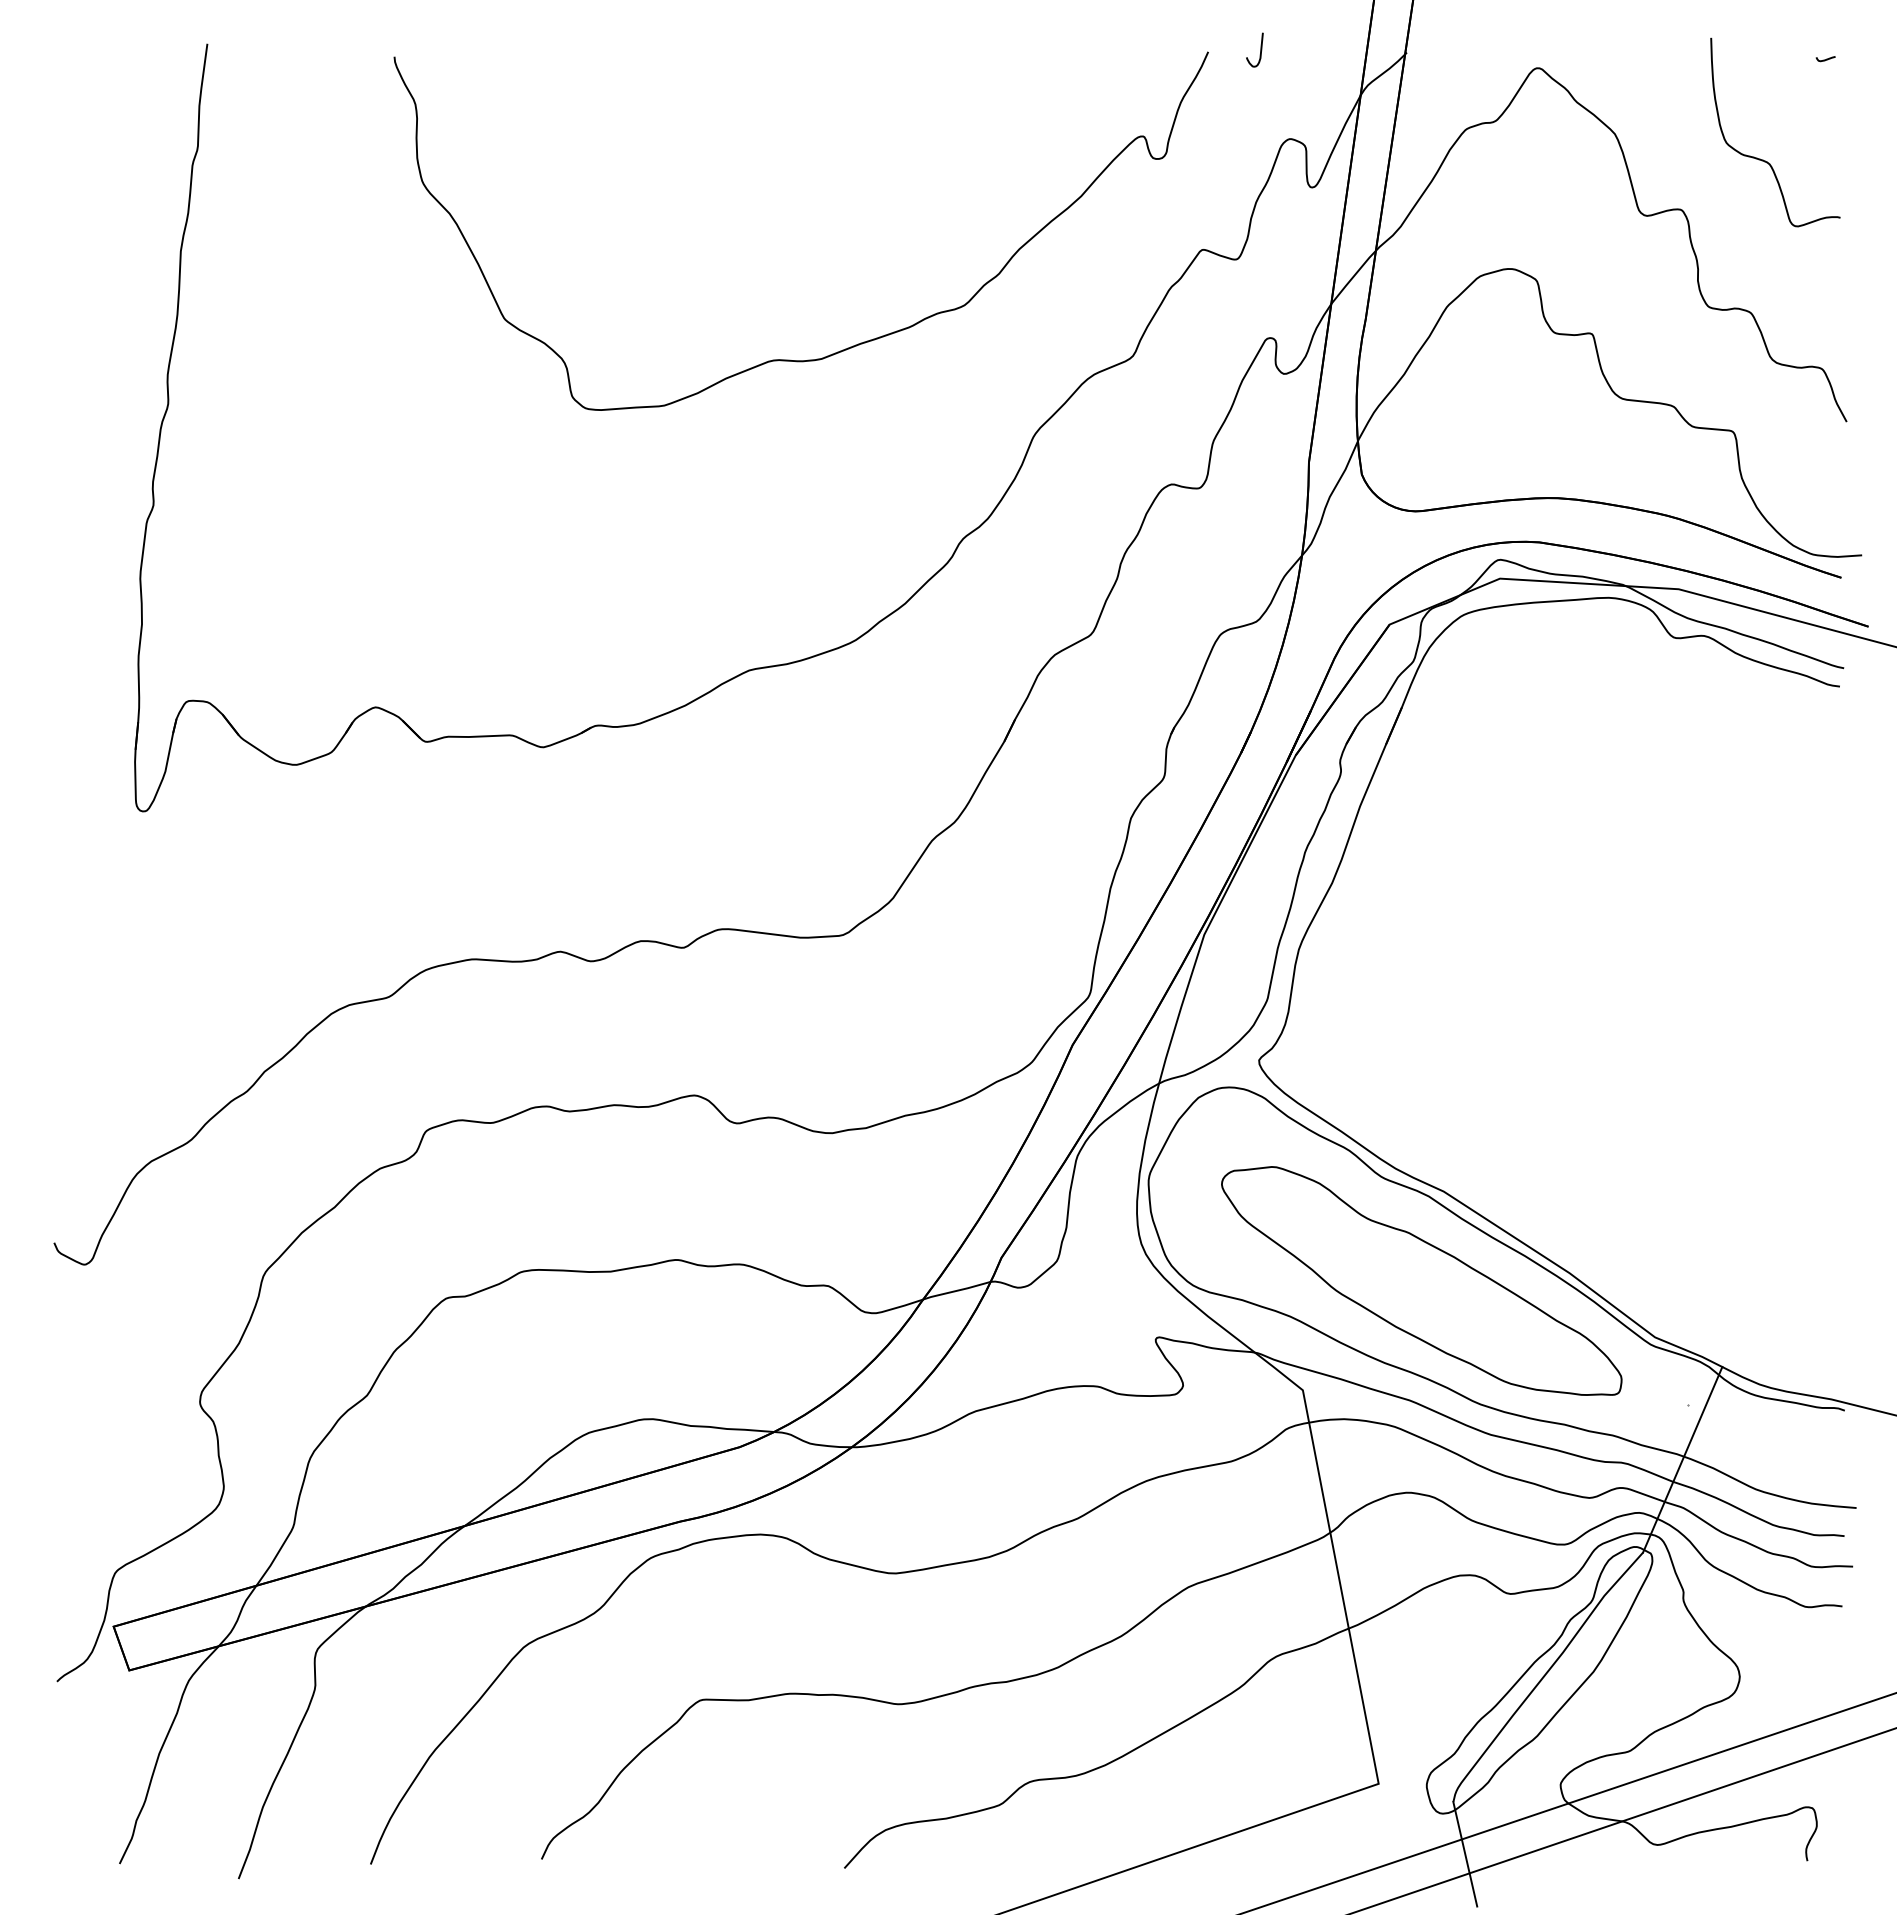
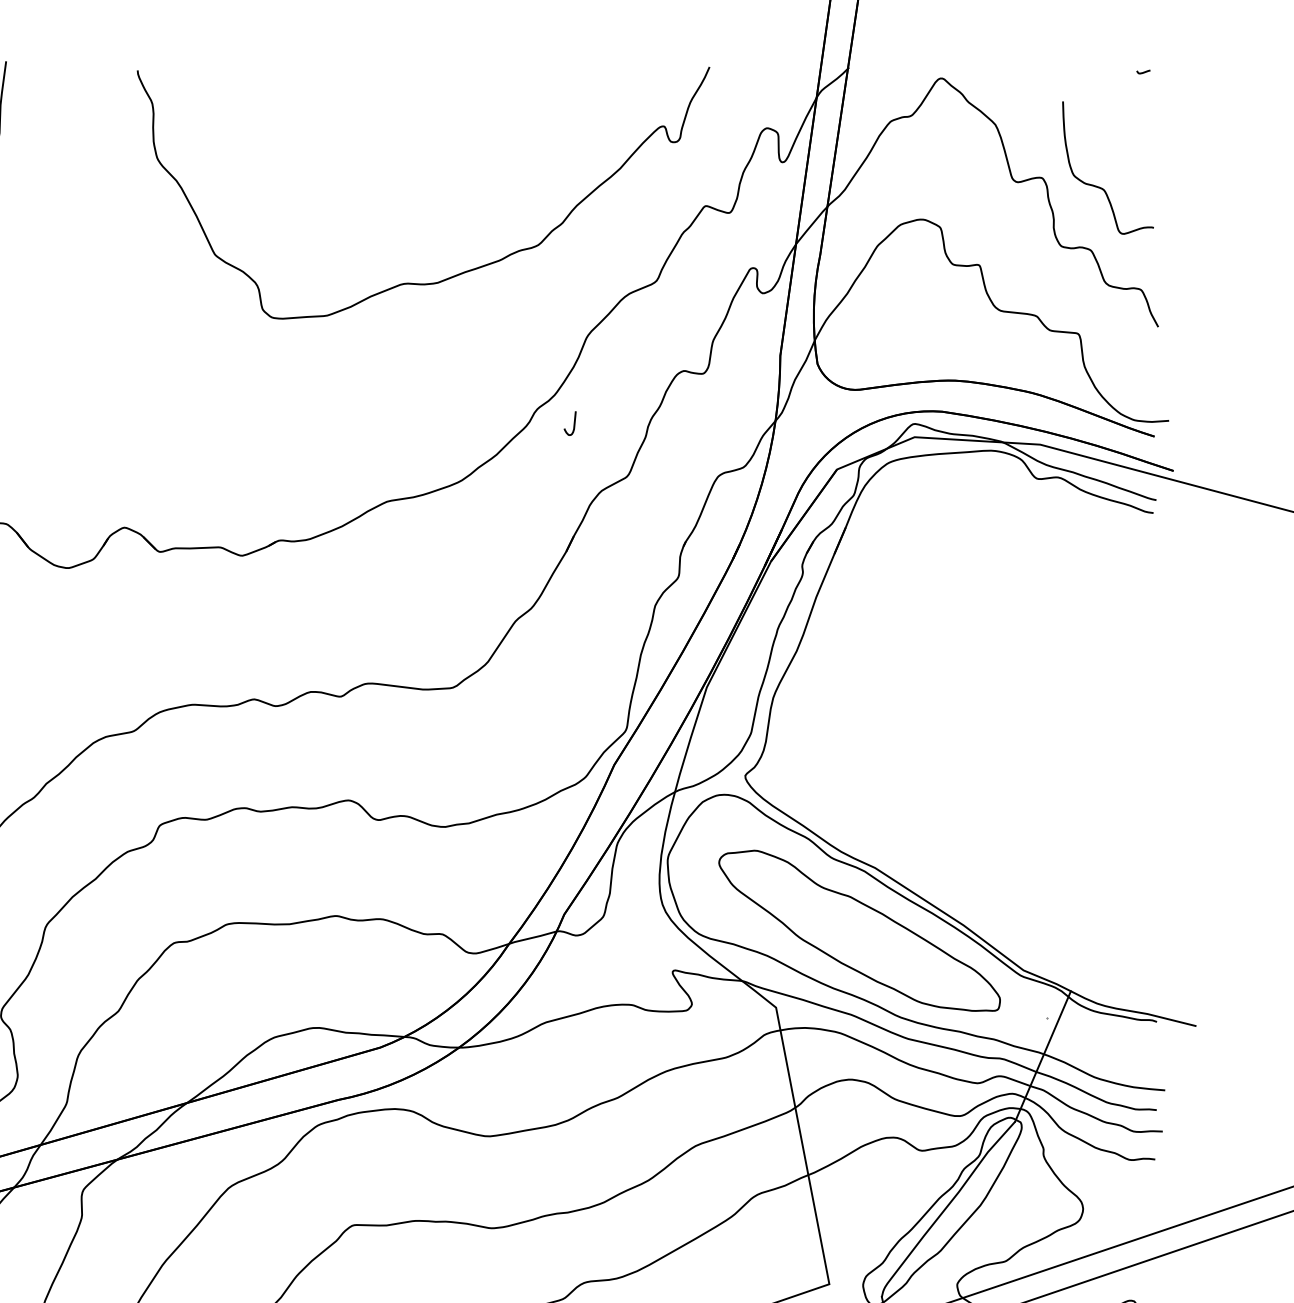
curve: (1260, 49) -> (574, 423), moved
curve: (1763, 159) -> (1099, 186), moved

